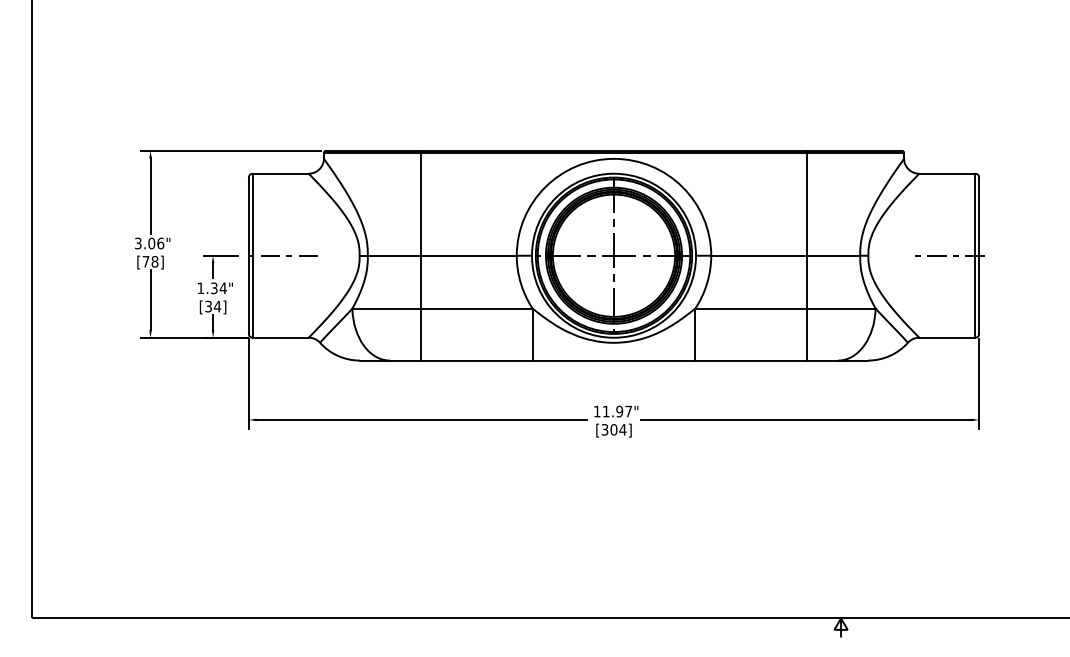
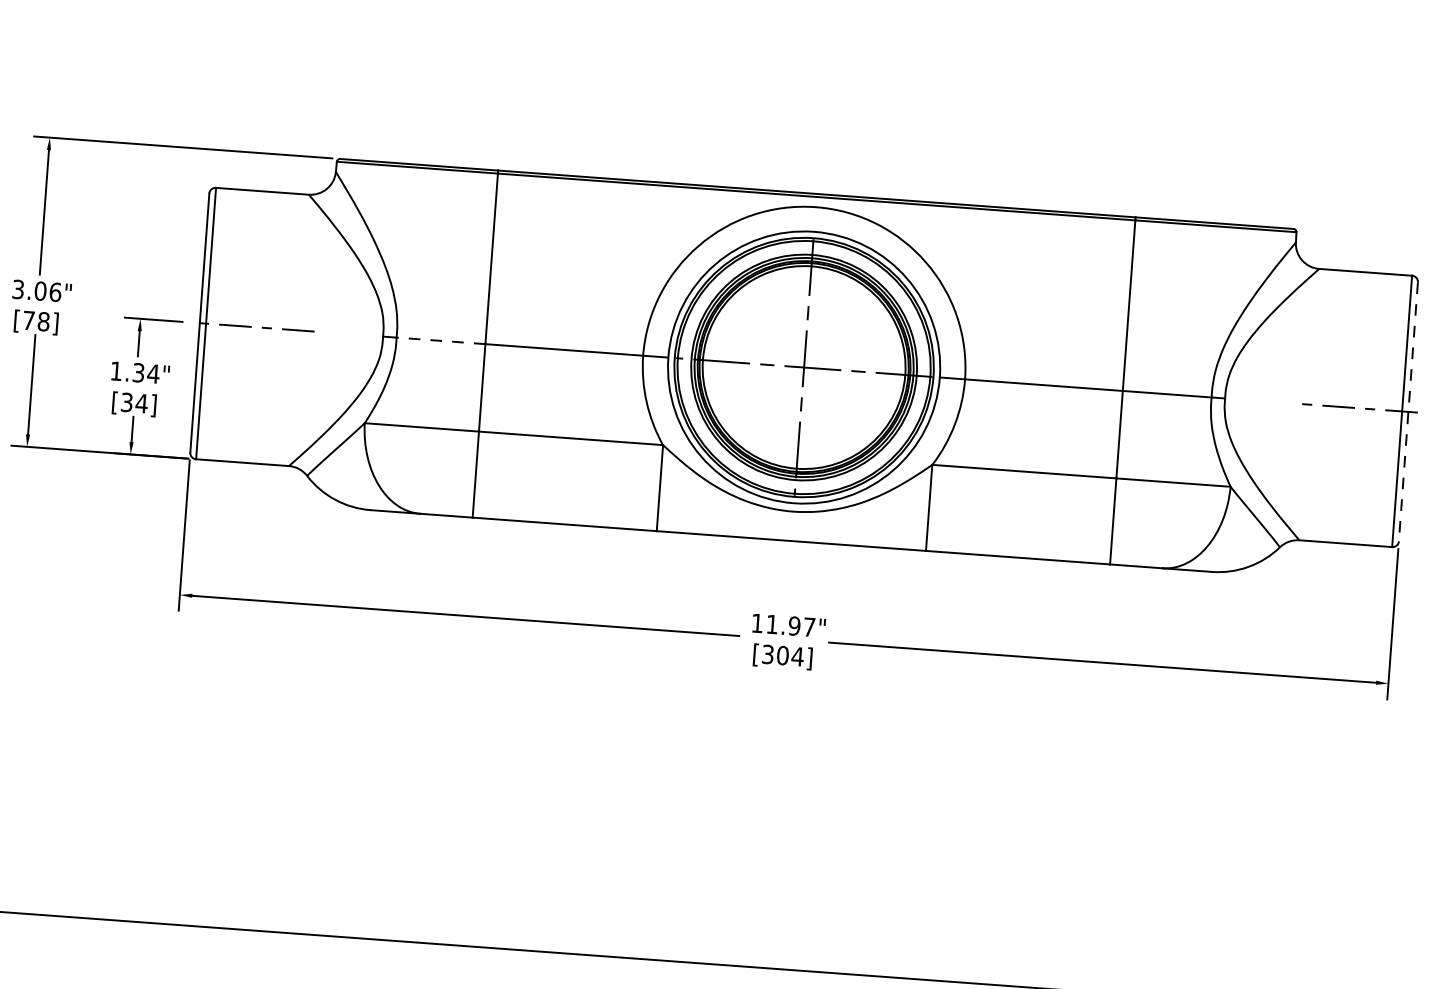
line: (394, 255) -> (440, 340), solid -> dashed
line: (979, 256) -> (1408, 413), solid -> dashed

